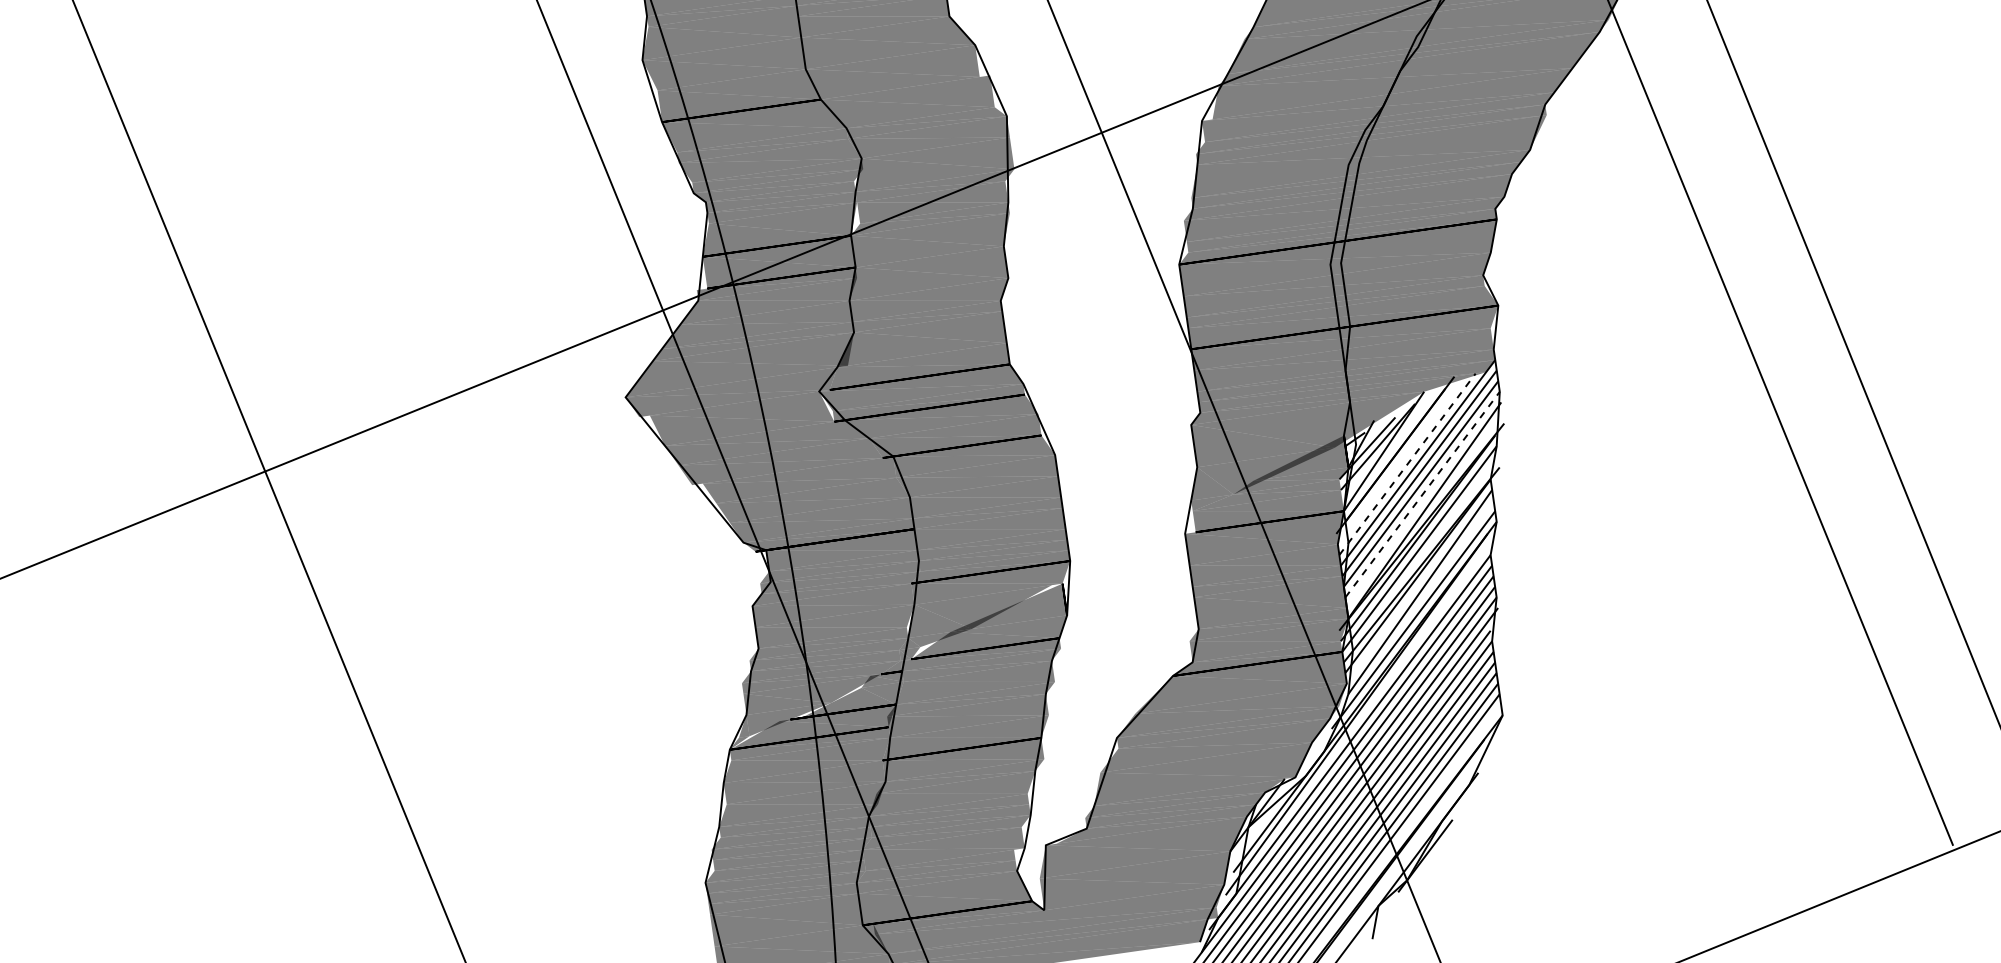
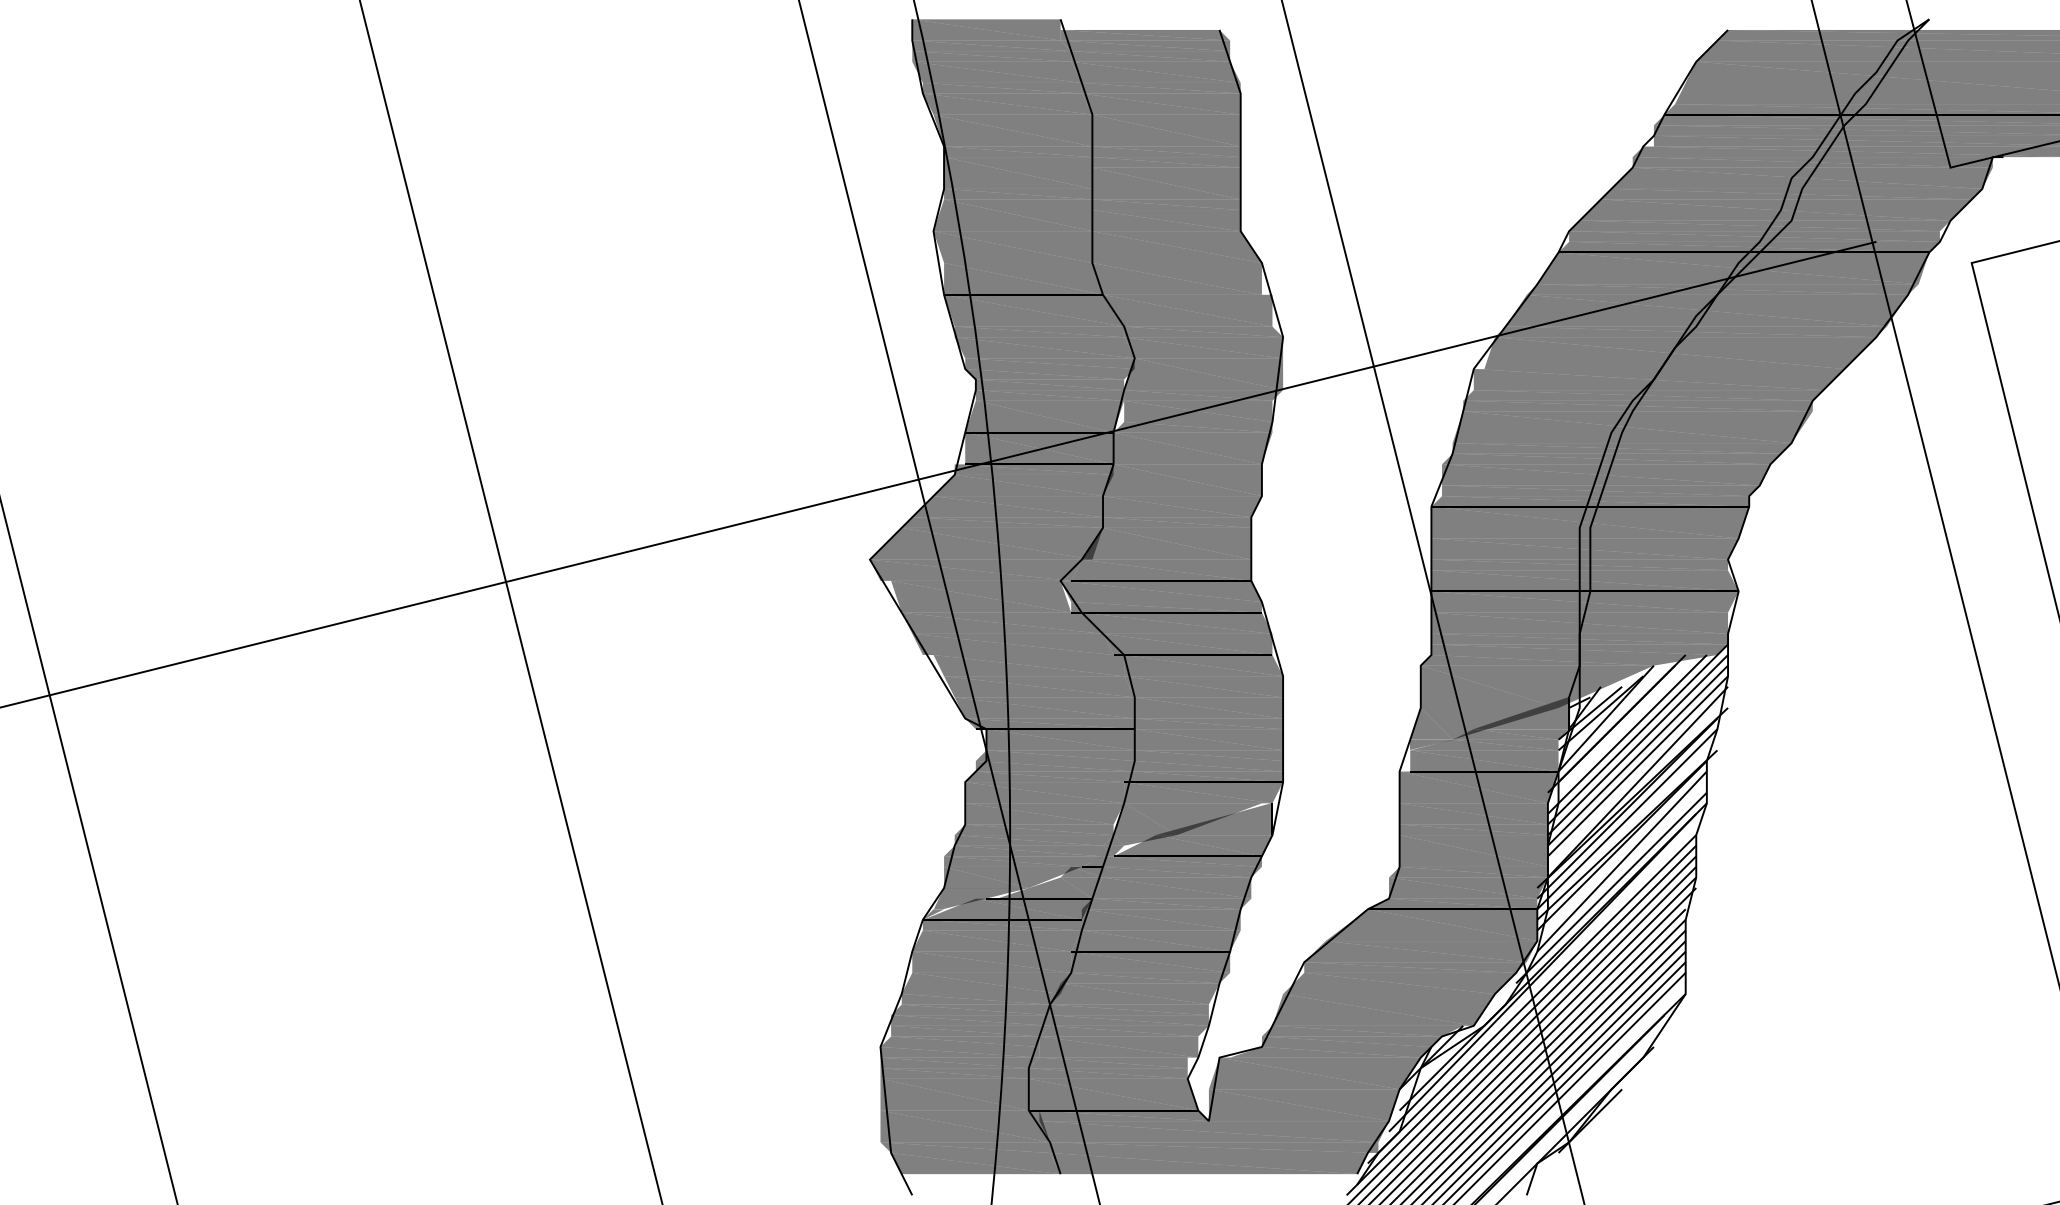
line: (1407, 464) -> (1627, 734), dashed -> solid
line: (1422, 493) -> (1638, 765), dashed -> solid

